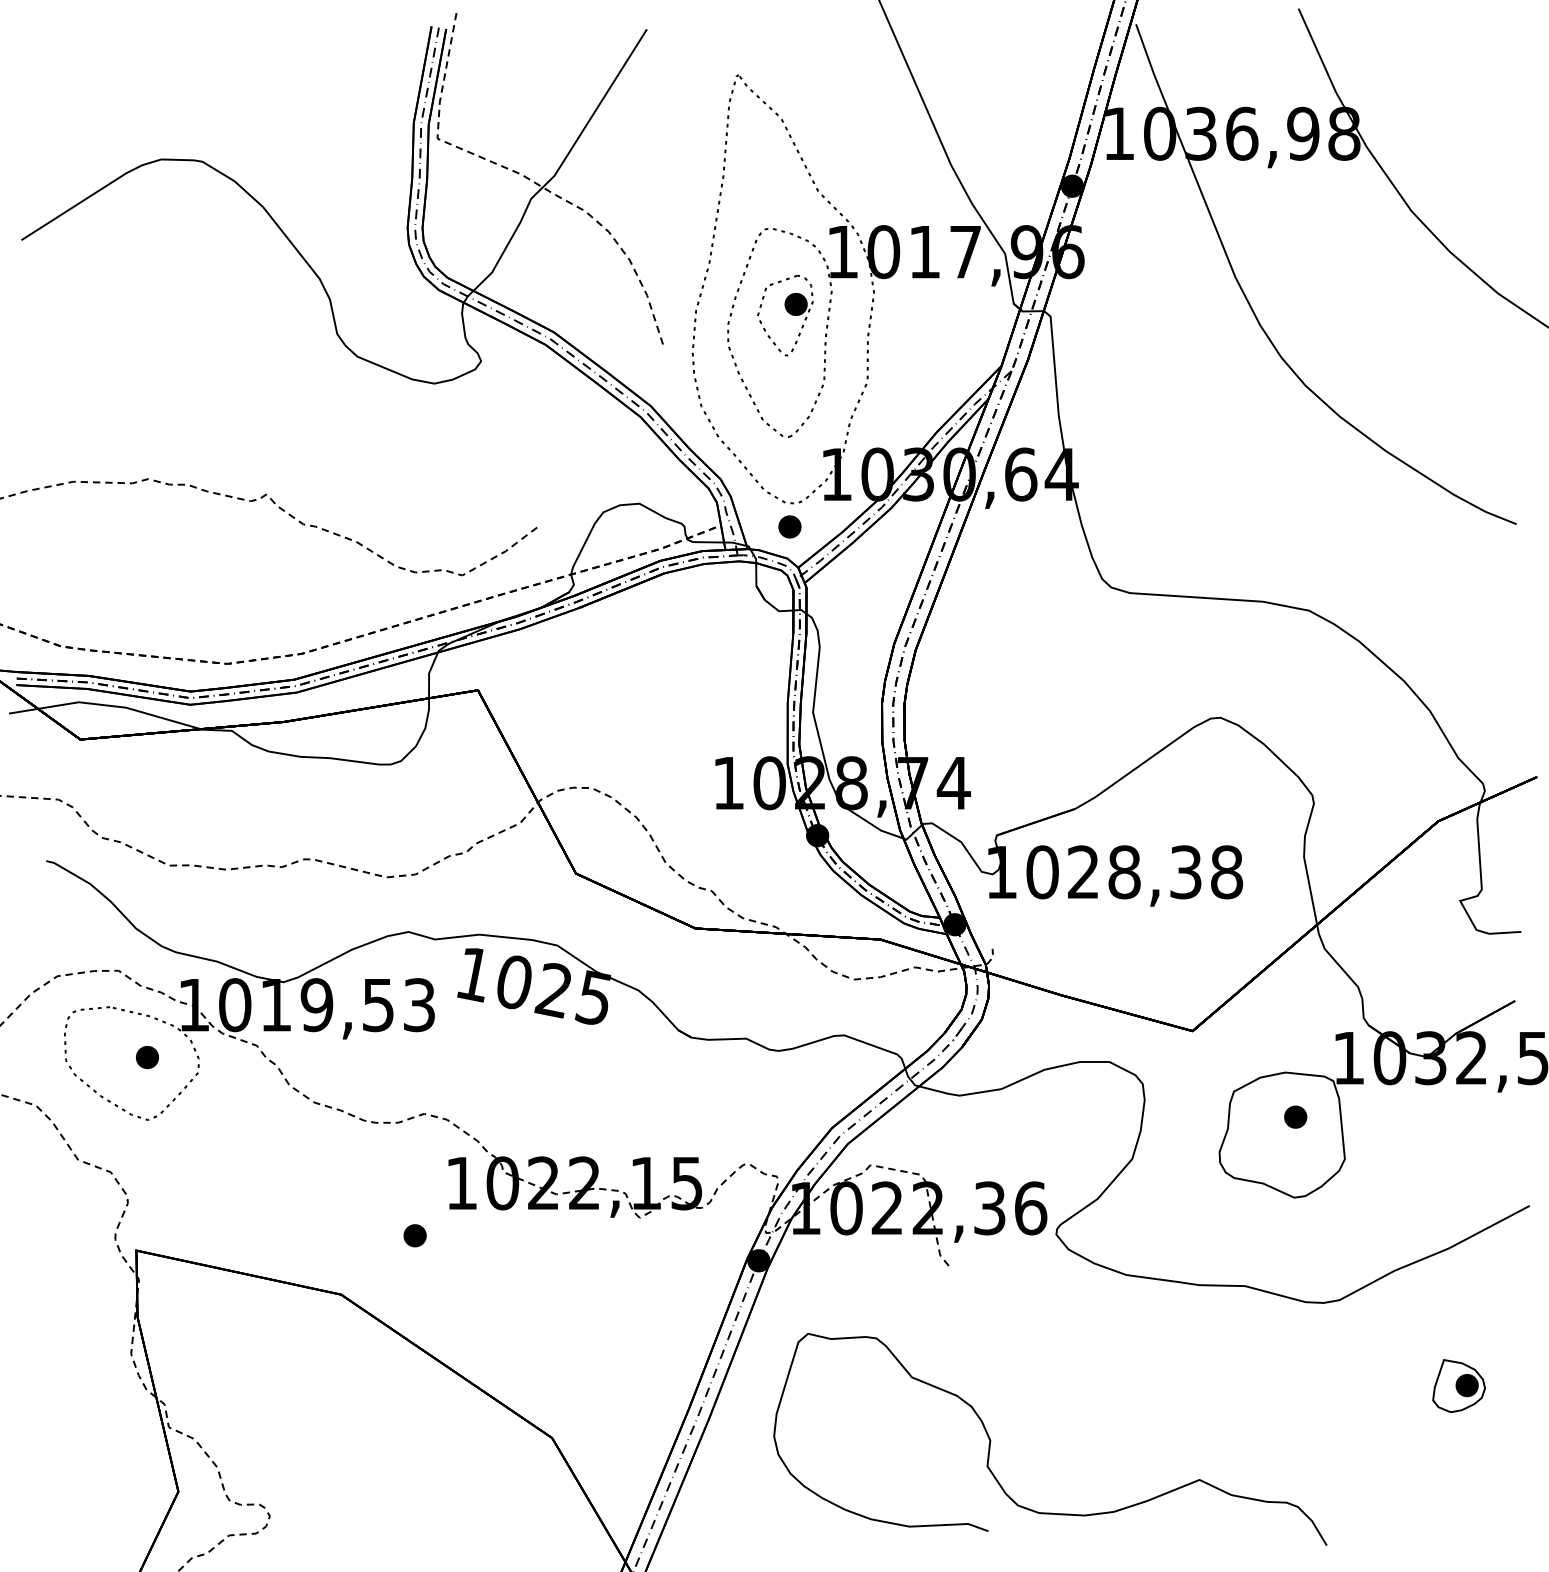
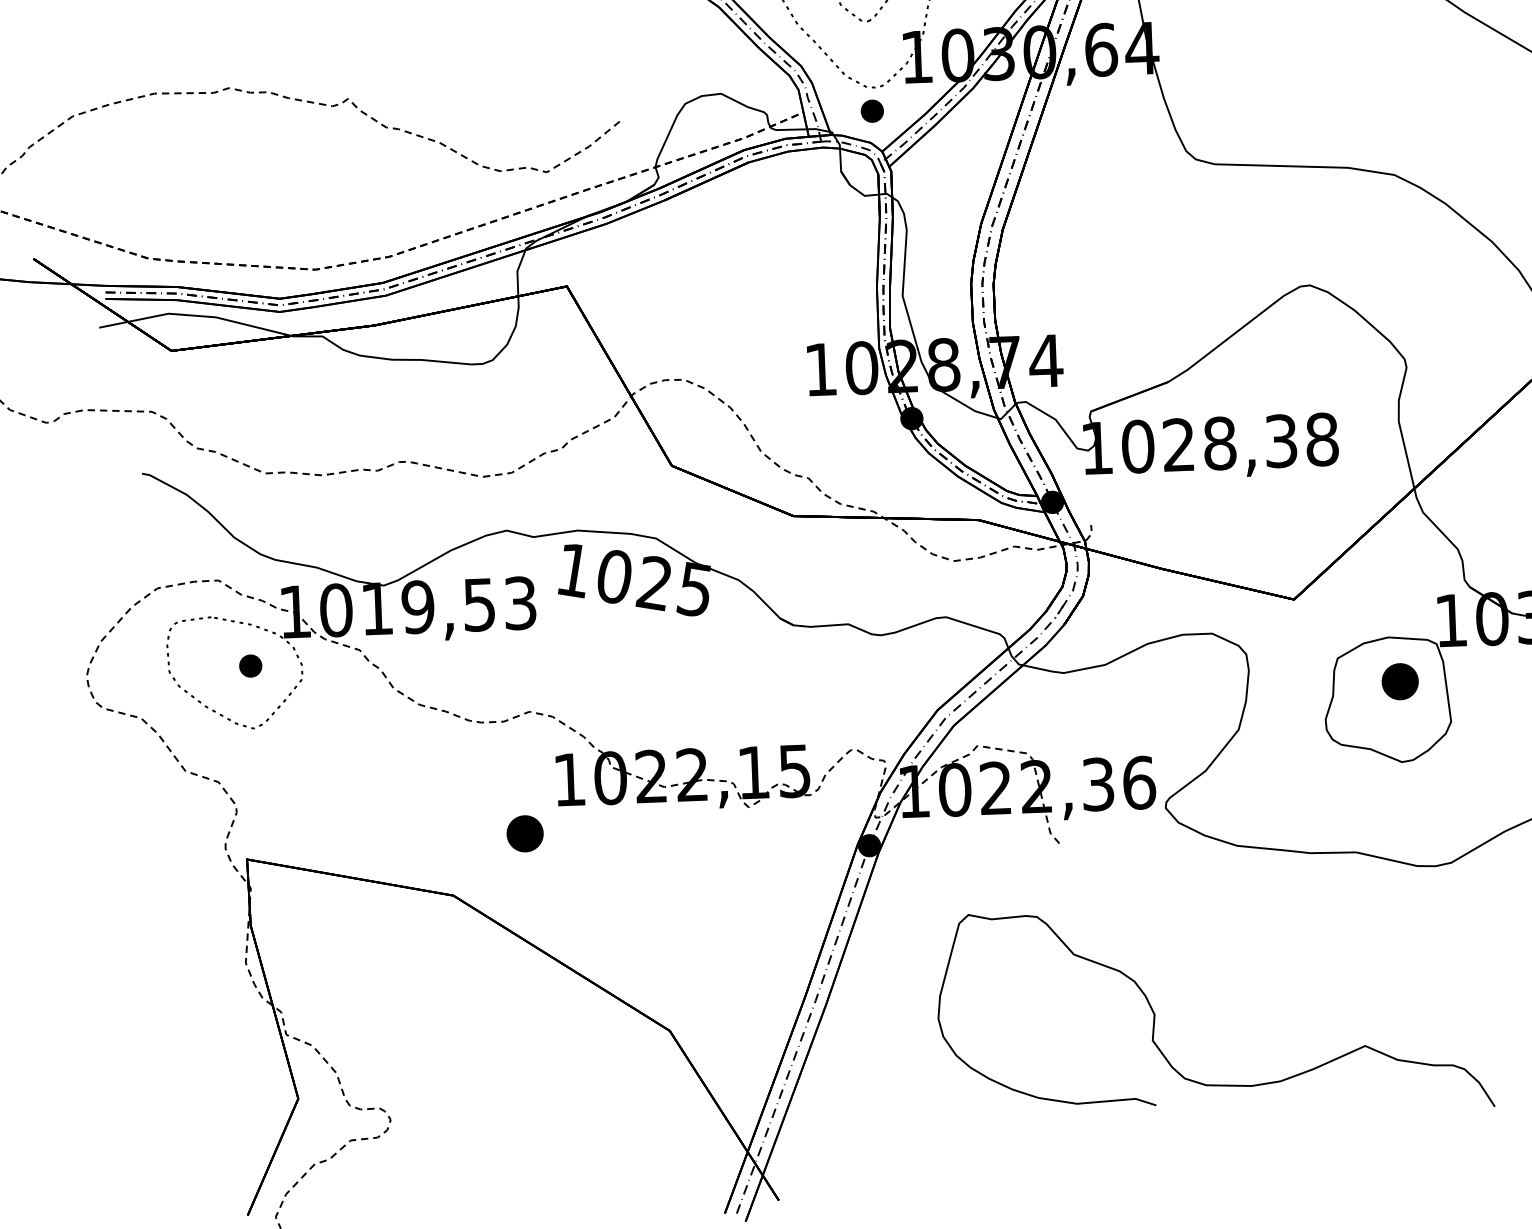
part: (1295, 1116) -> (1400, 680), size x1.6
part: (414, 1235) -> (524, 833), size x1.6
curve: (991, 1440) -> (1155, 1014), moved

